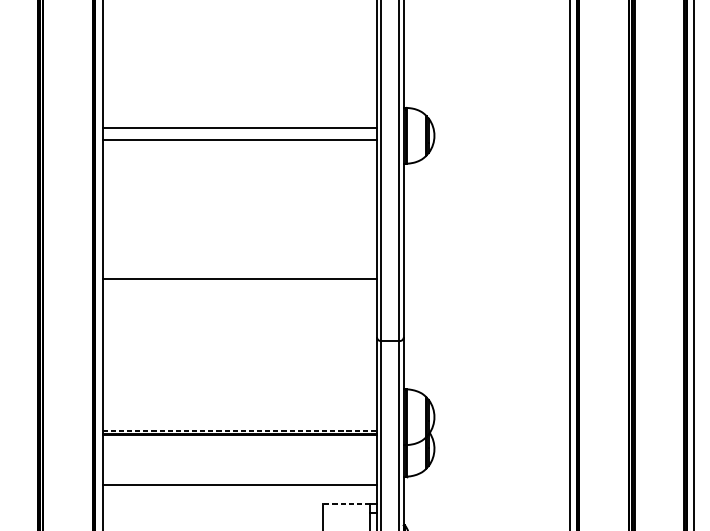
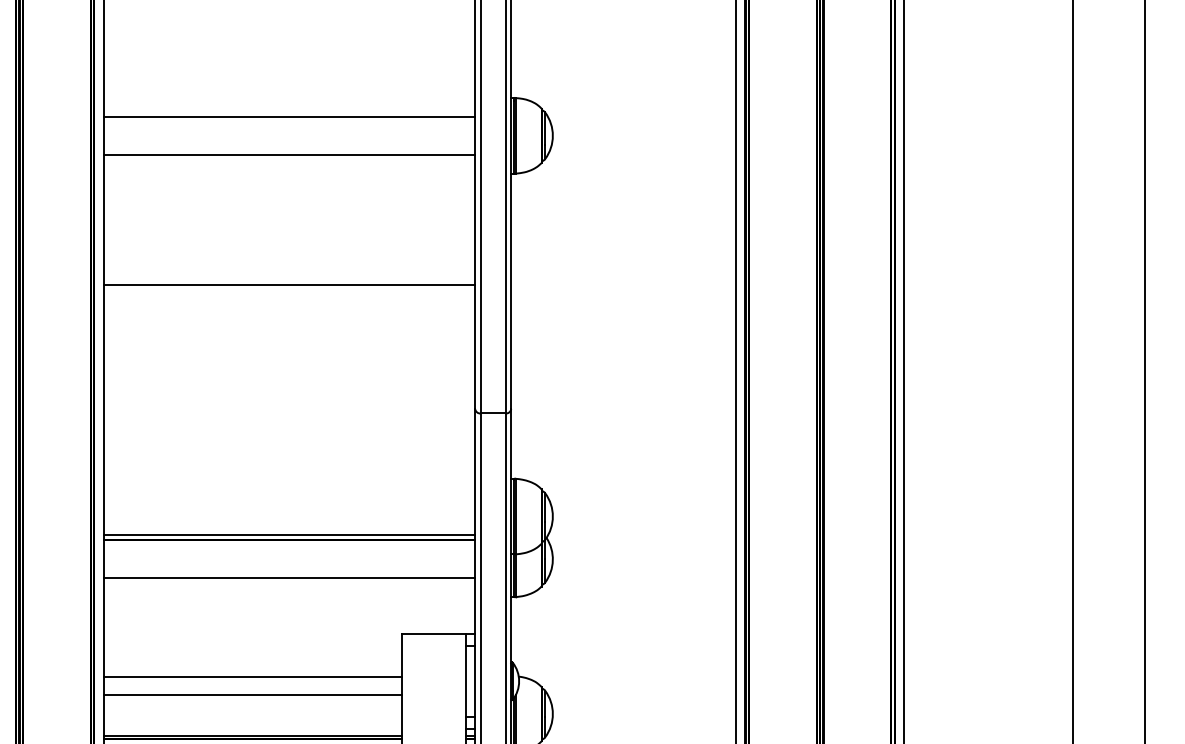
line: (239, 128) -> (289, 154), moved
line: (239, 140) -> (289, 116), moved
line: (239, 278) -> (289, 285), moved
line: (239, 431) -> (289, 535), dashed -> solid
line: (239, 485) -> (289, 578), moved
line: (346, 503) -> (433, 633), dashed -> solid

